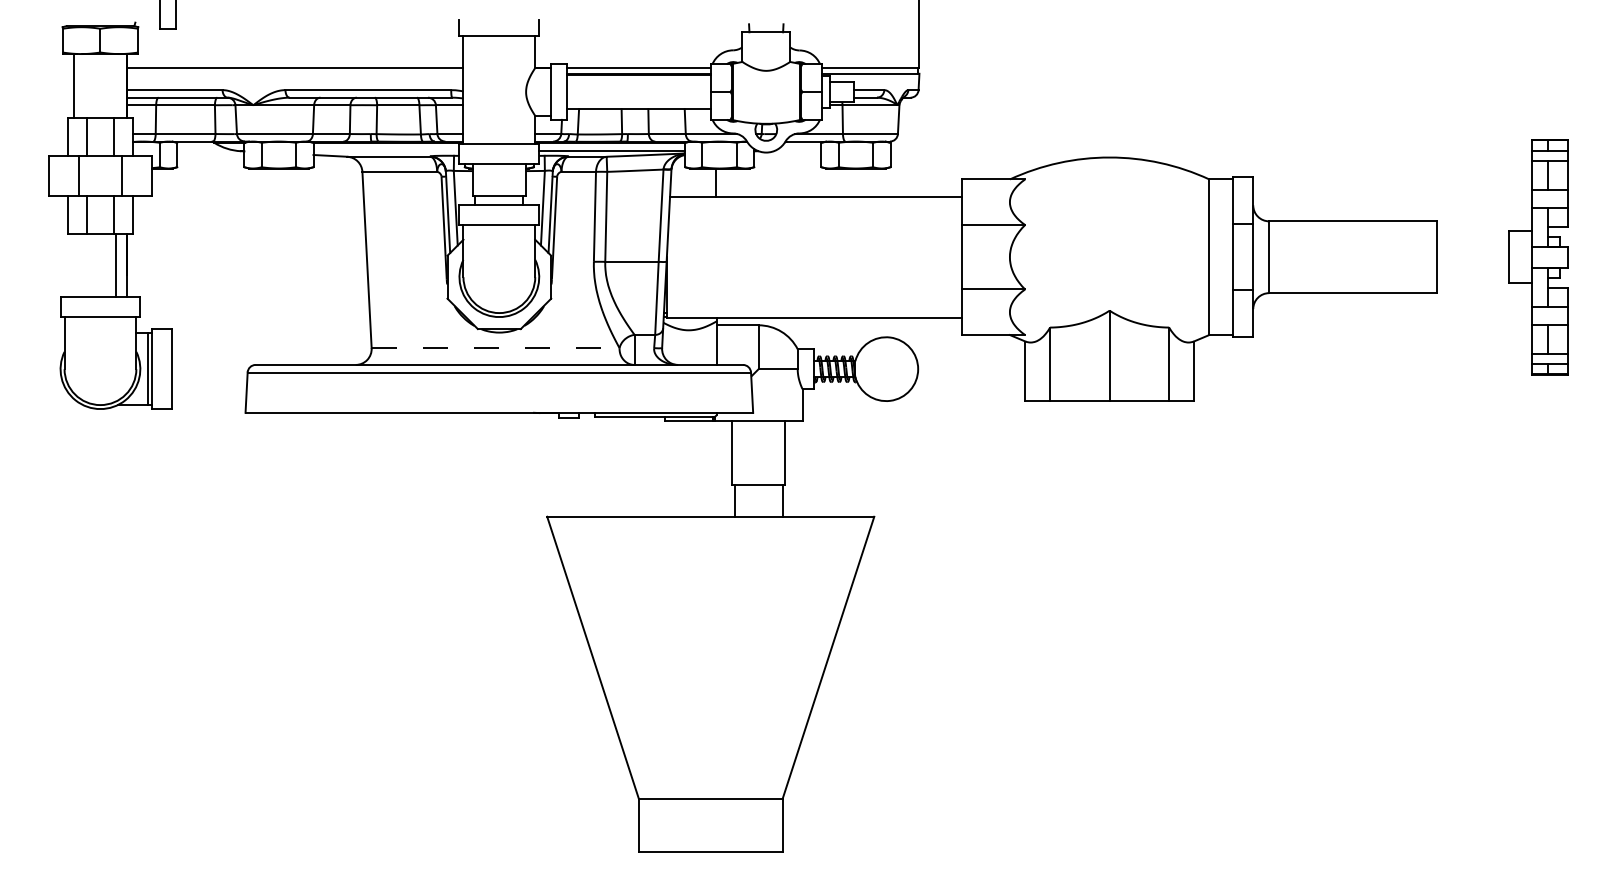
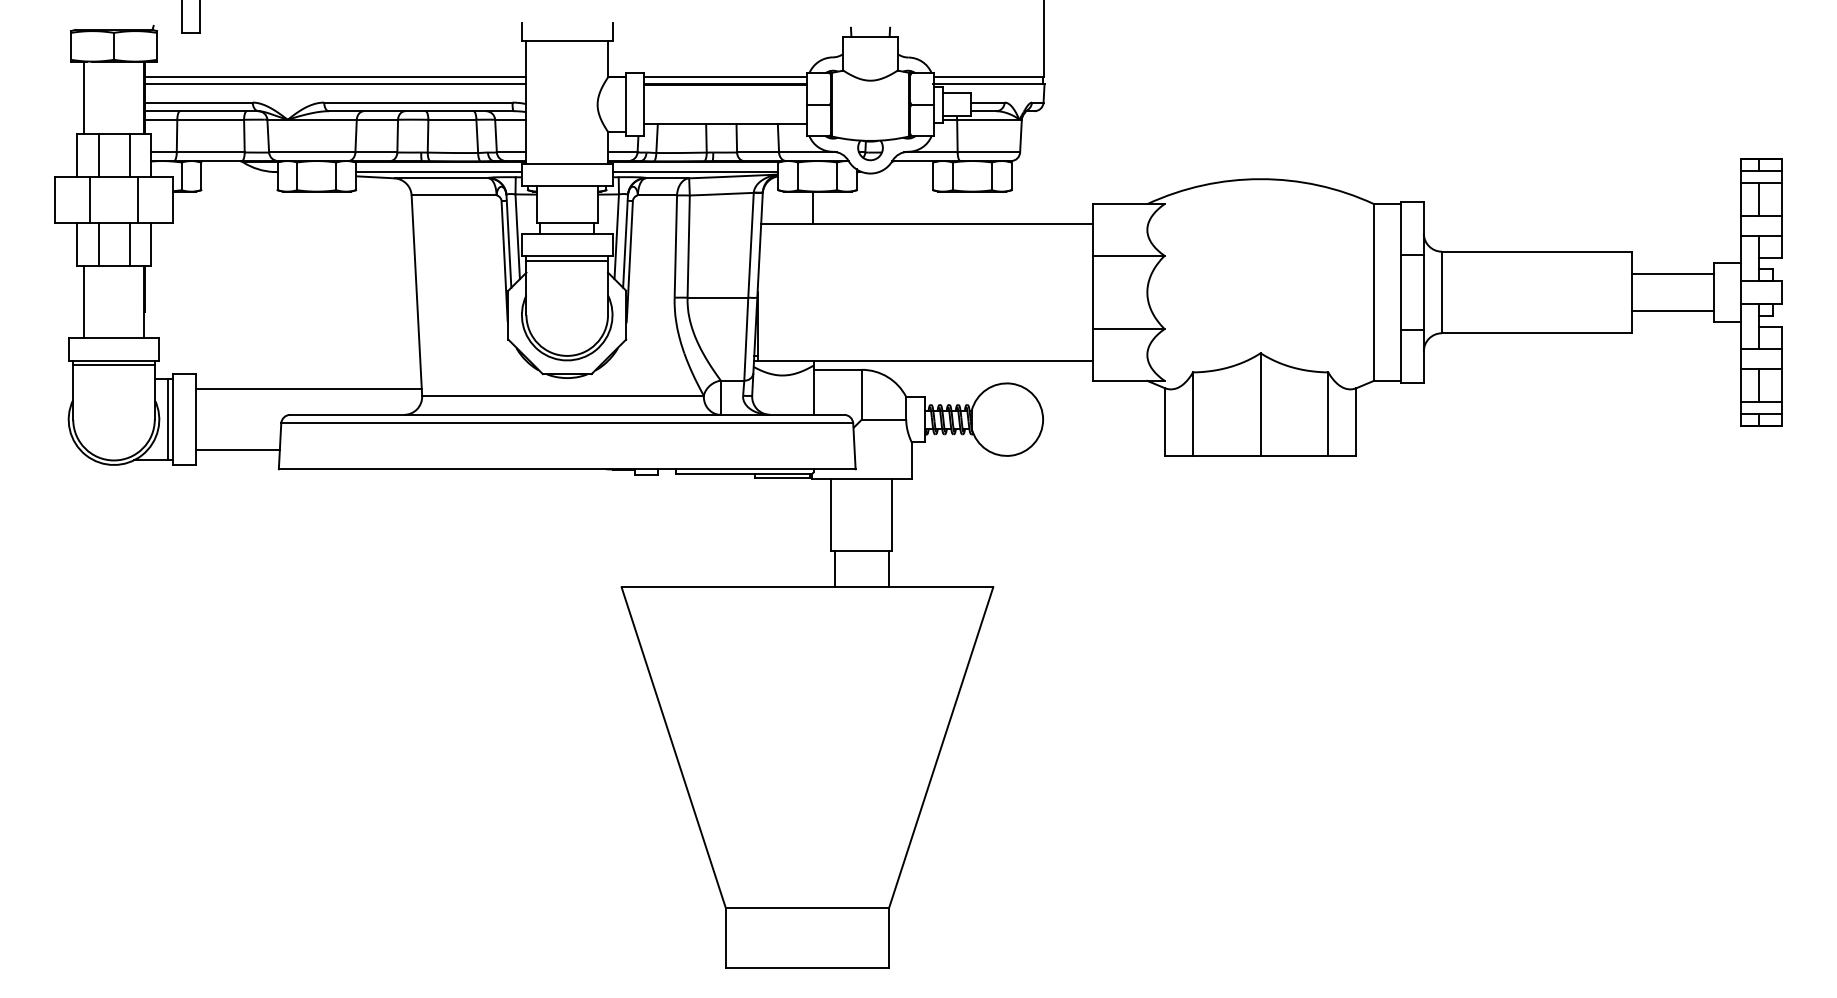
line: (295, 74) -> (335, 84), added
line: (386, 151) -> (438, 172), added
line: (499, 229) -> (567, 260), added
line: (1472, 241) -> (1672, 274), added
line: (115, 265) -> (83, 301), moved
line: (1472, 273) -> (1672, 310), added
line: (100, 321) -> (113, 365), added
line: (271, 342) -> (308, 389), added
line: (495, 347) -> (562, 395), dashed -> solid
line: (209, 396) -> (237, 450), added

